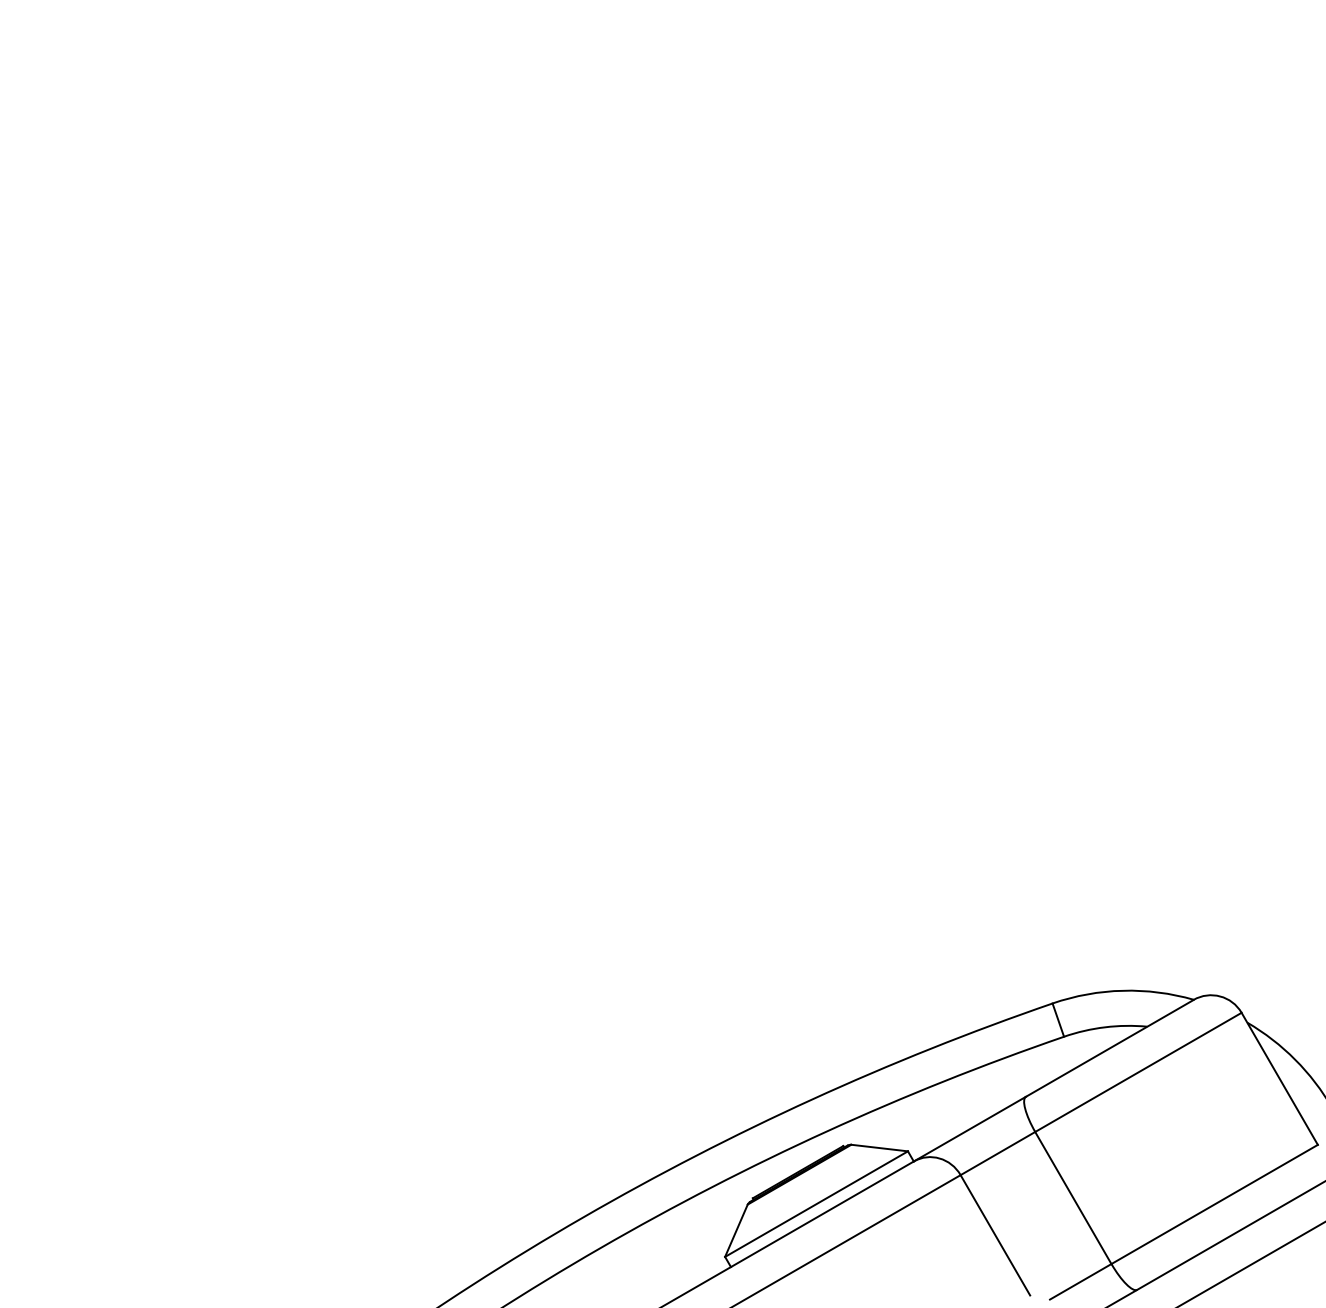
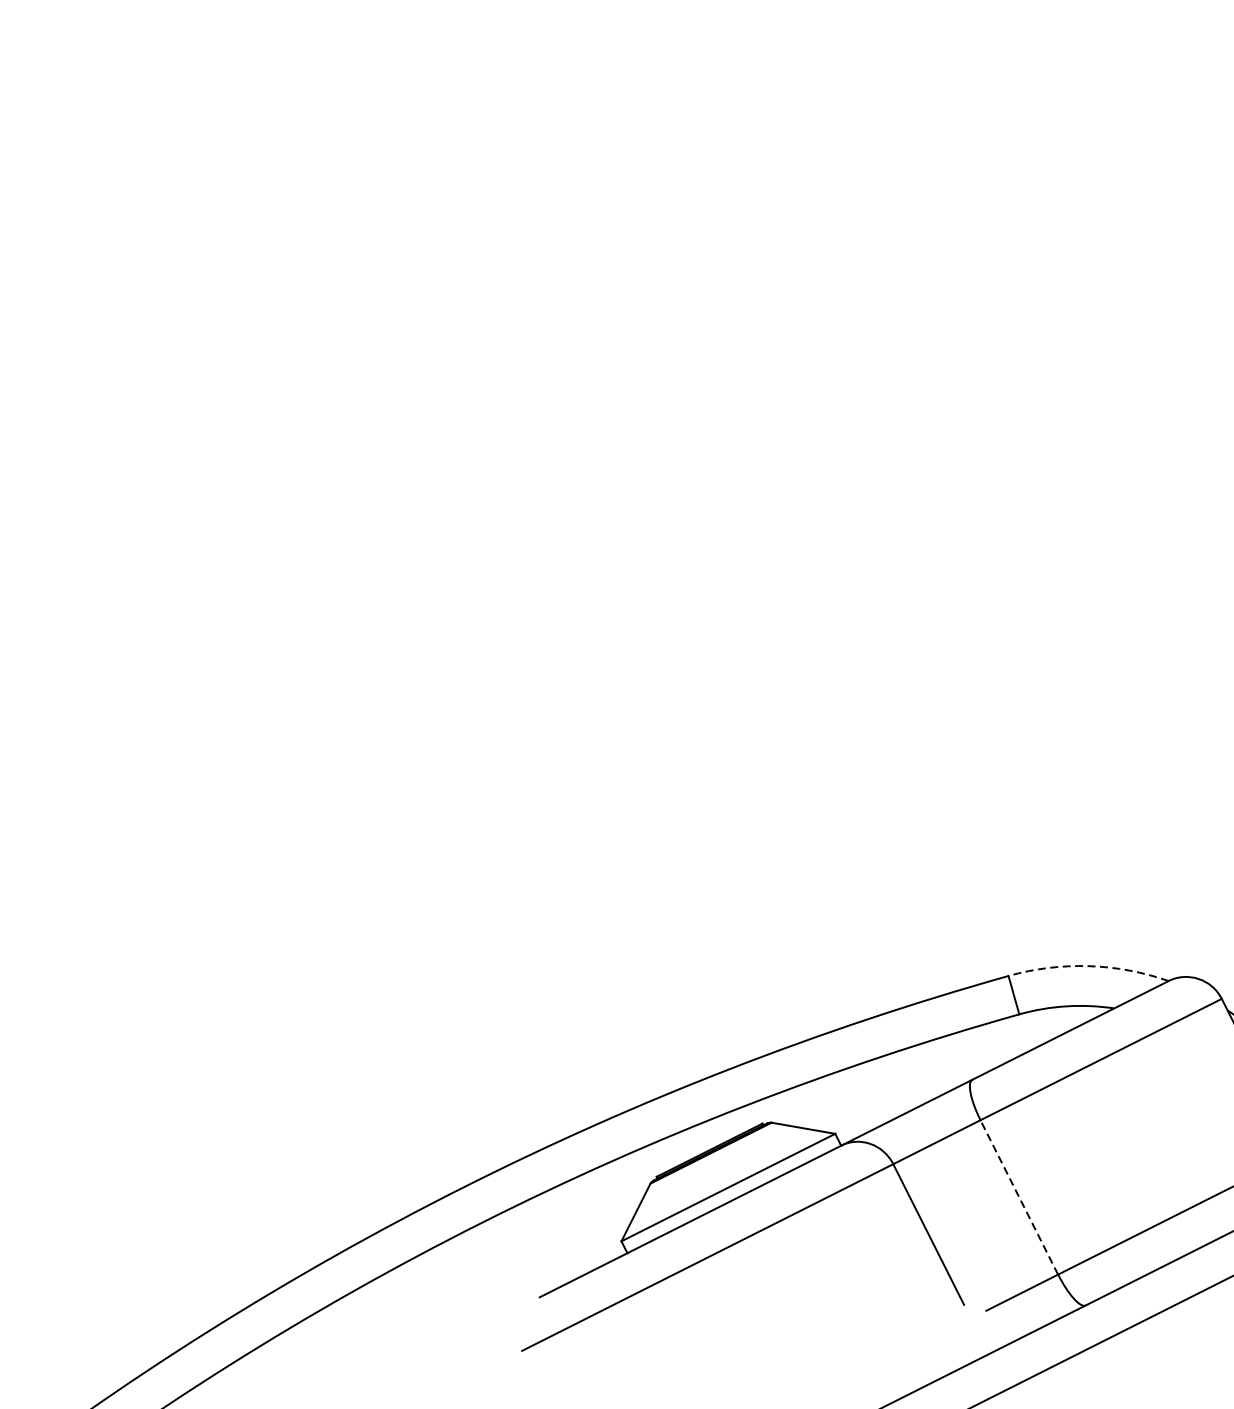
arc: (1122, 990) -> (1088, 965), solid -> dashed
line: (1073, 1197) -> (1019, 1196), solid -> dashed

